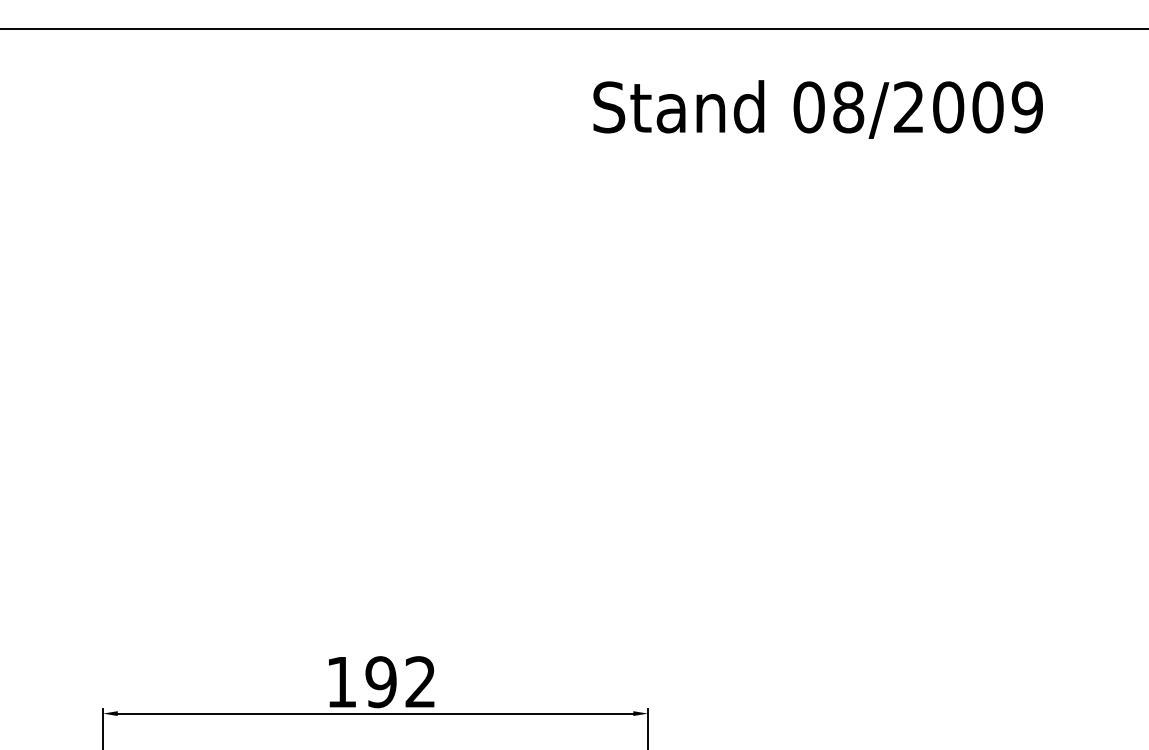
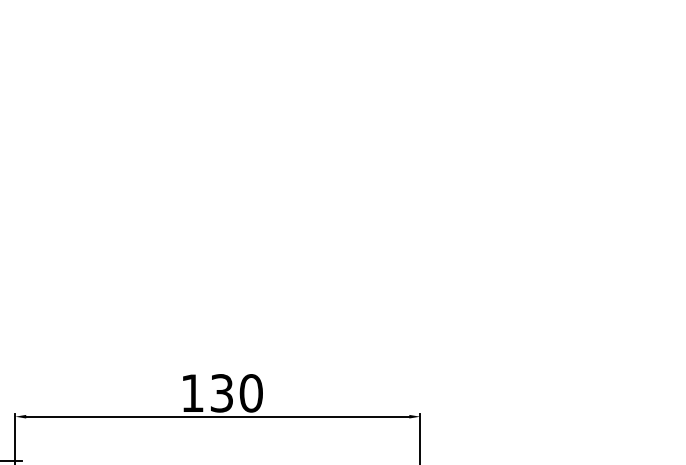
text: (400, 682) -> (236, 393), 192 -> 130

